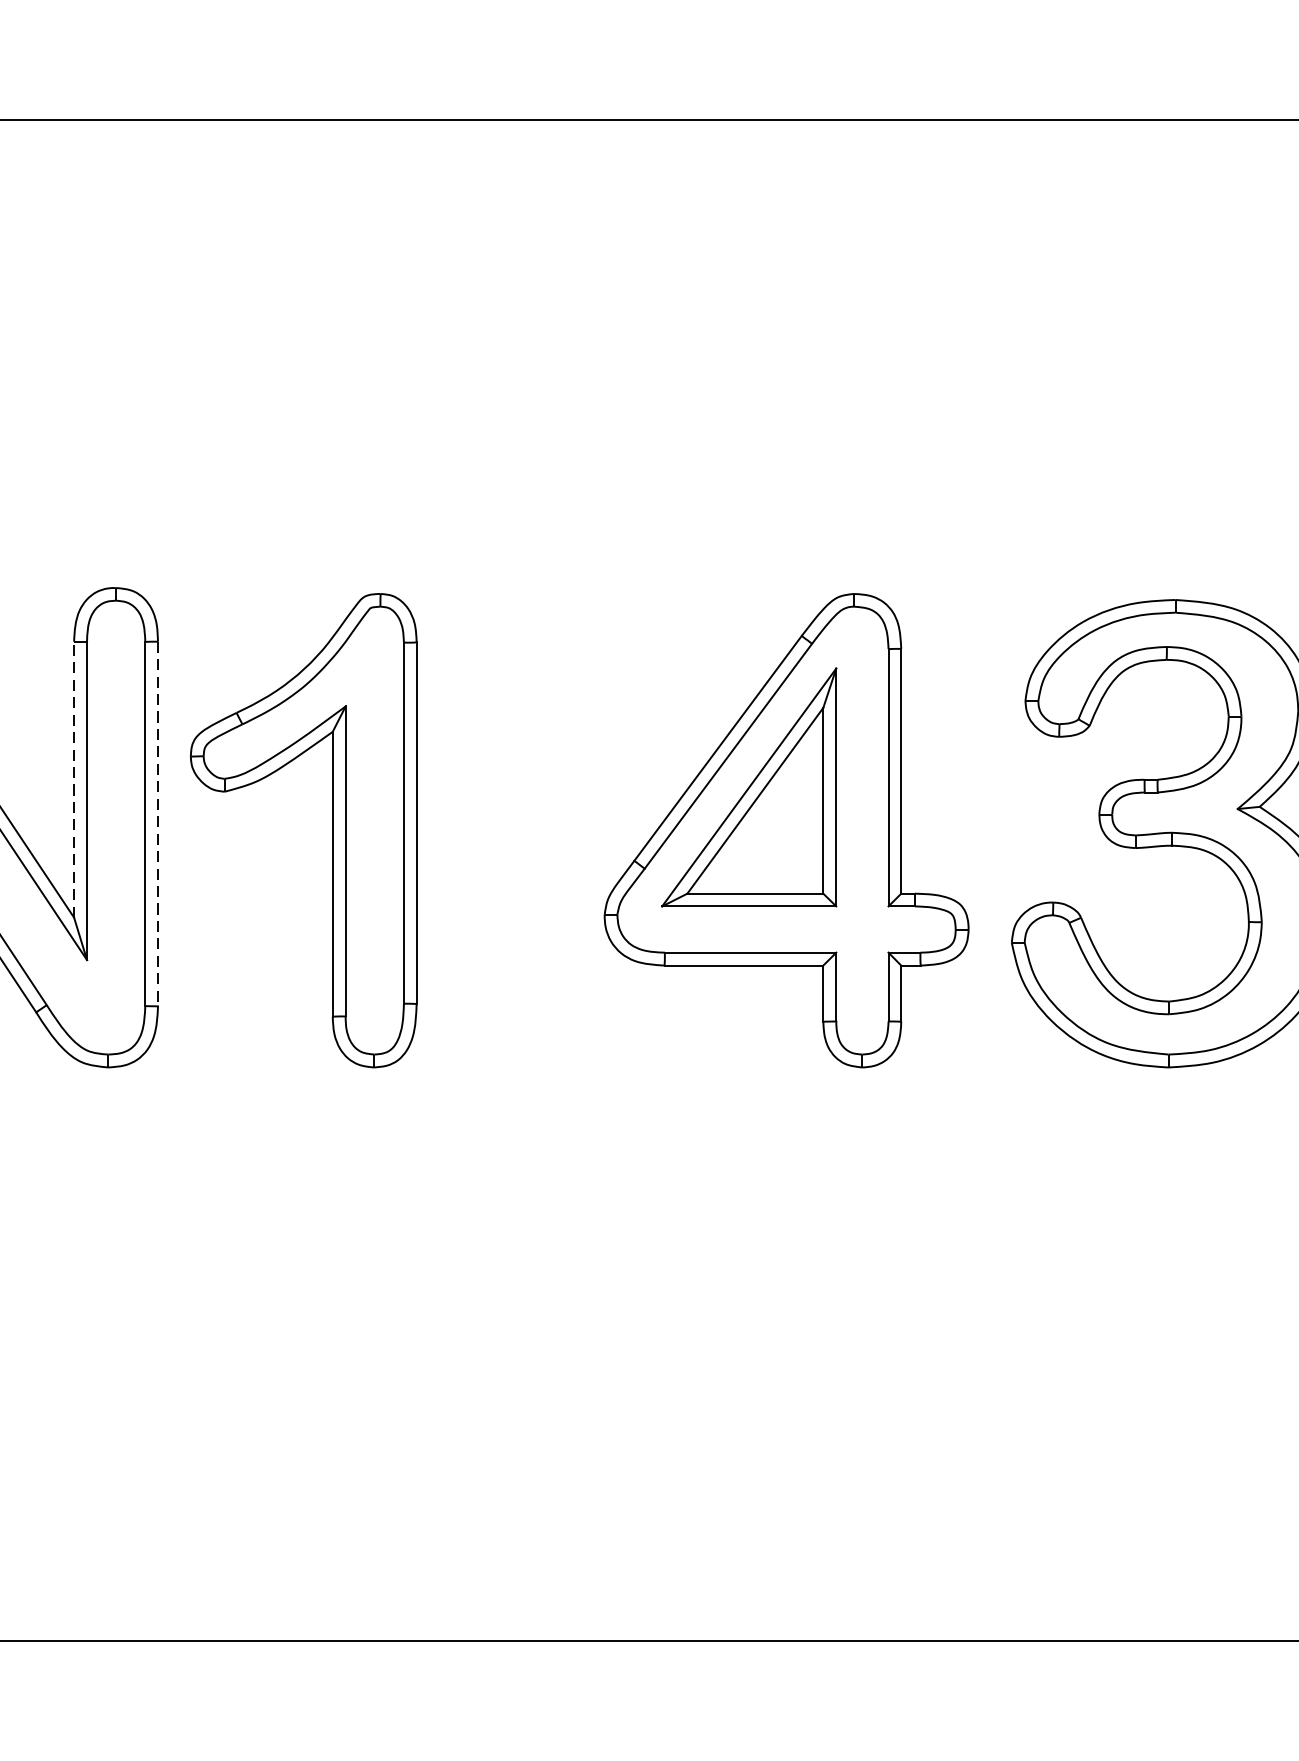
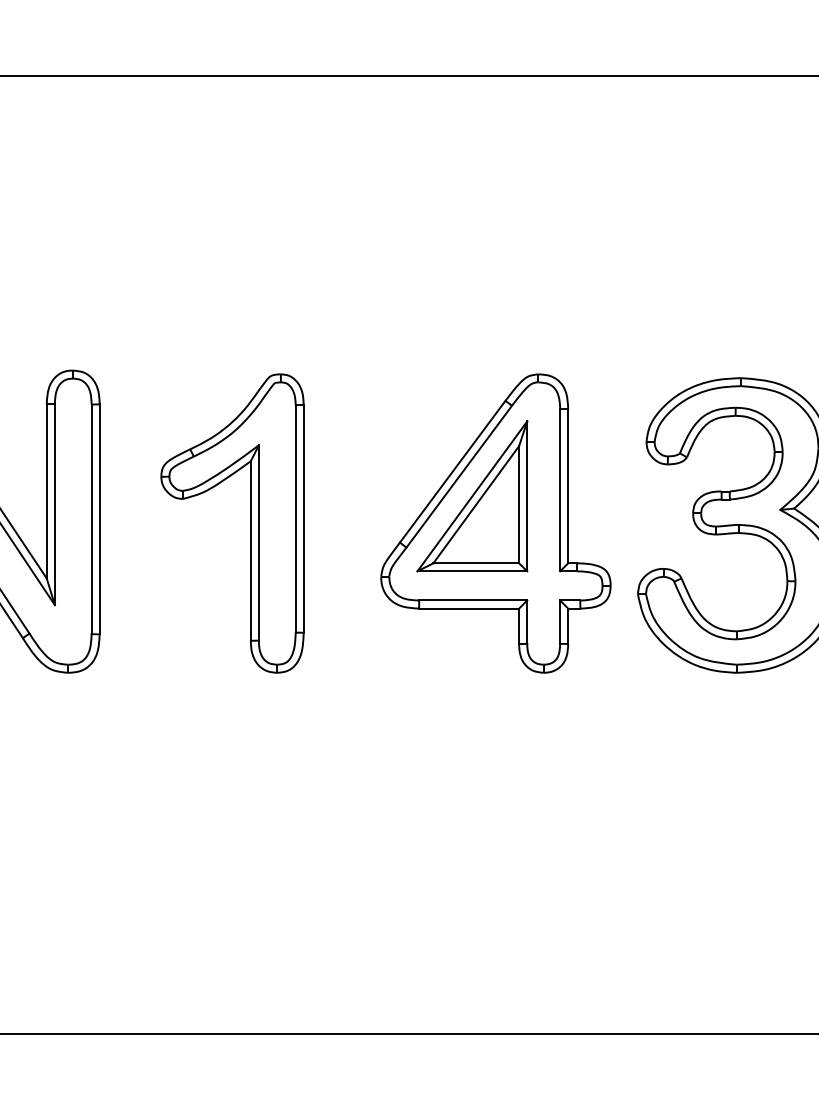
line: (73, 779) -> (46, 491), dashed -> solid
line: (157, 824) -> (99, 519), dashed -> solid
part: (332, 830) -> (250, 523), moved

